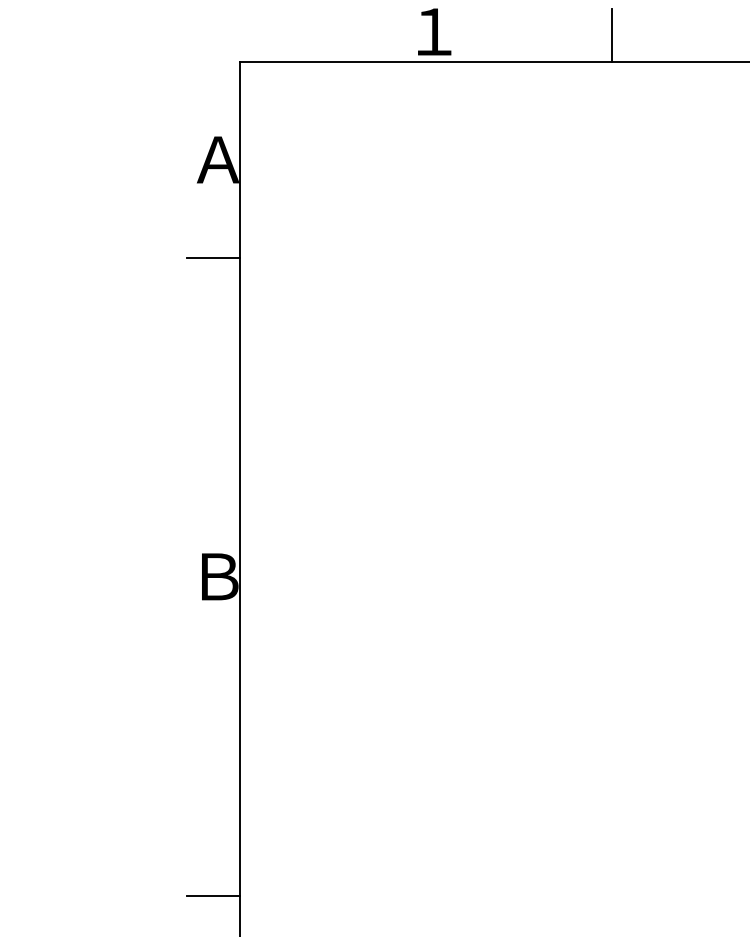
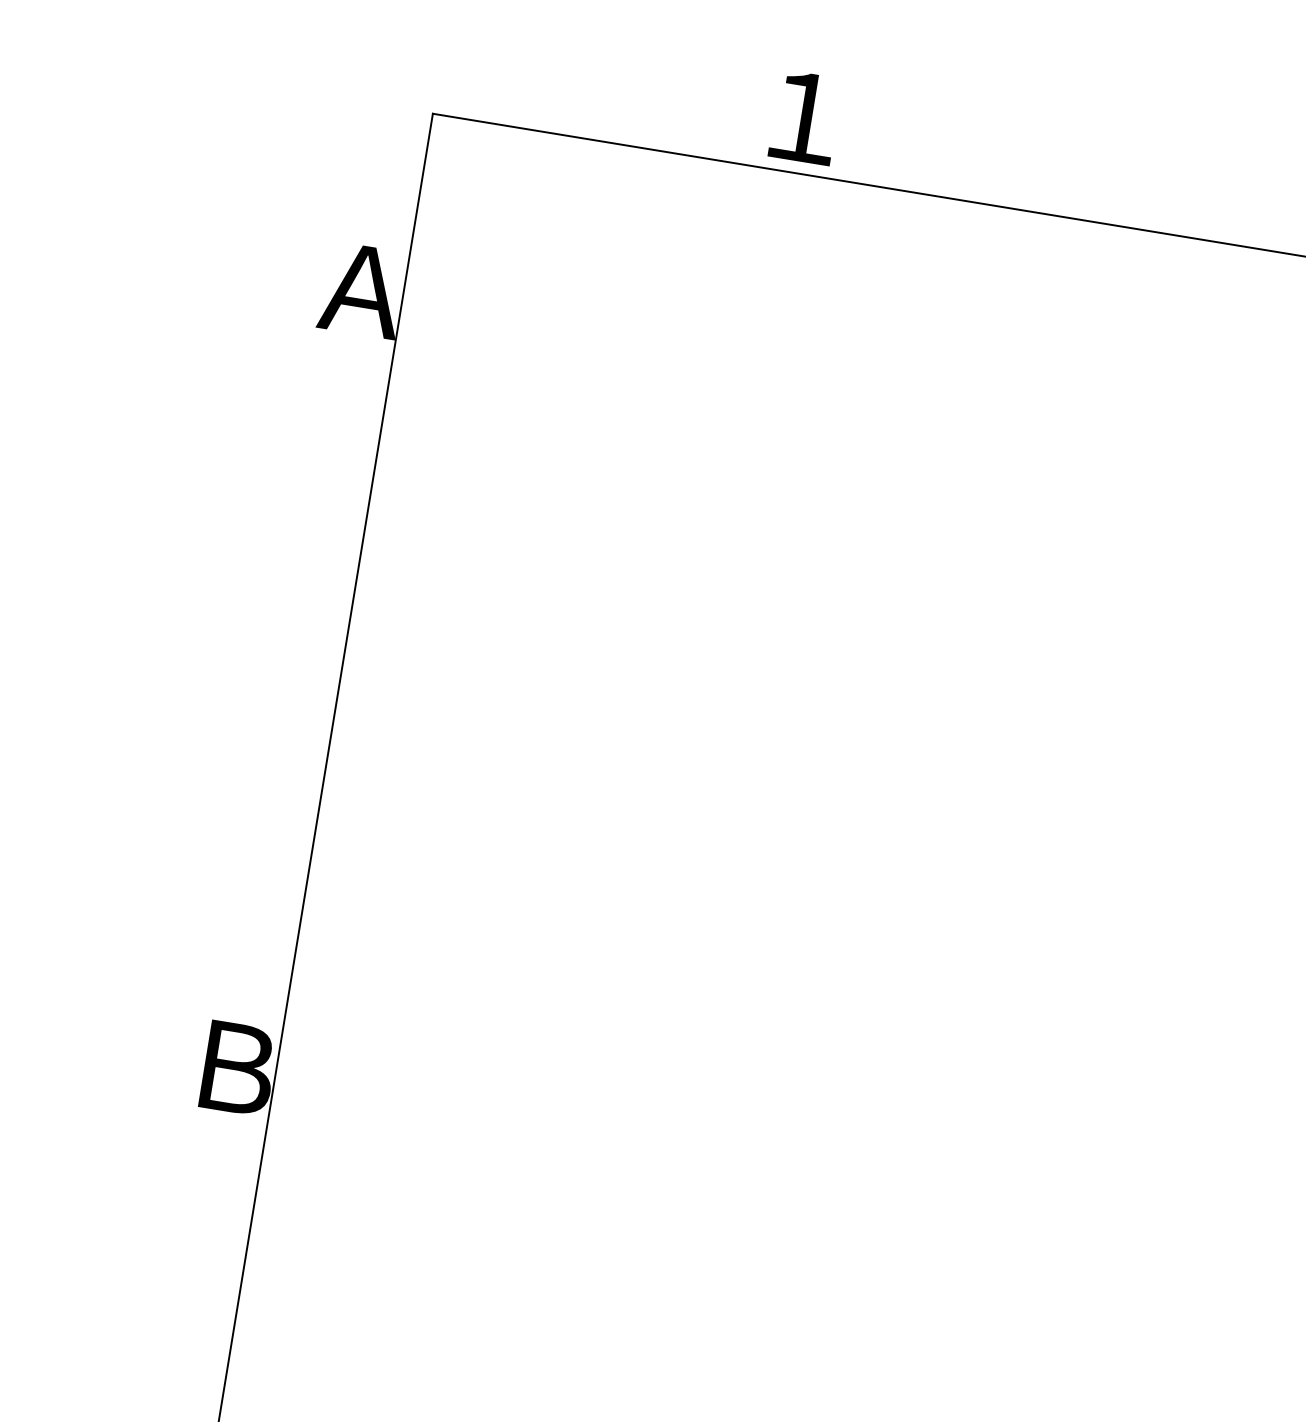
line: (611, 34) -> (1134, 176), removed
line: (212, 258) -> (321, 472), removed

